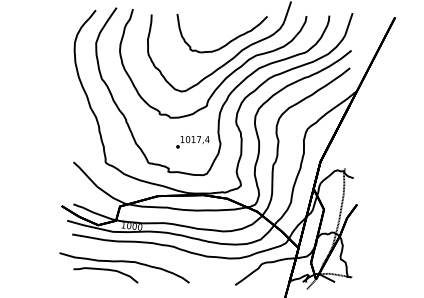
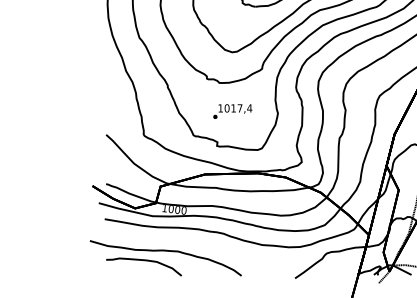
text: (192, 142) -> (232, 111), moved

